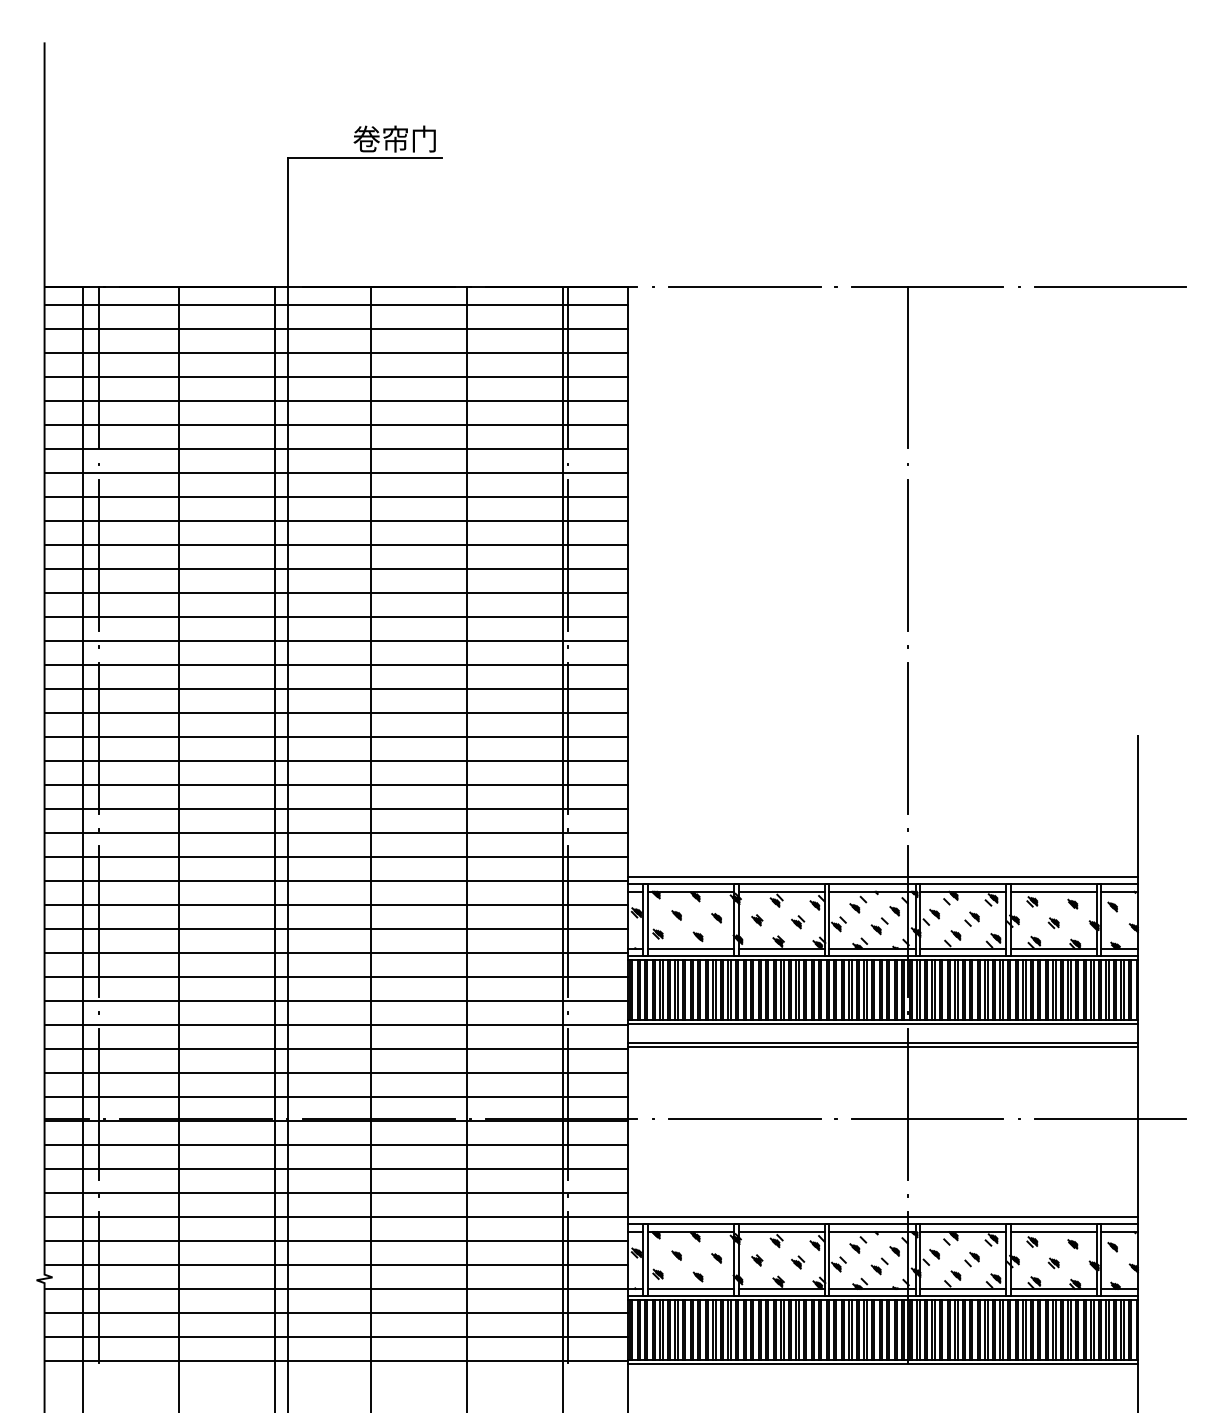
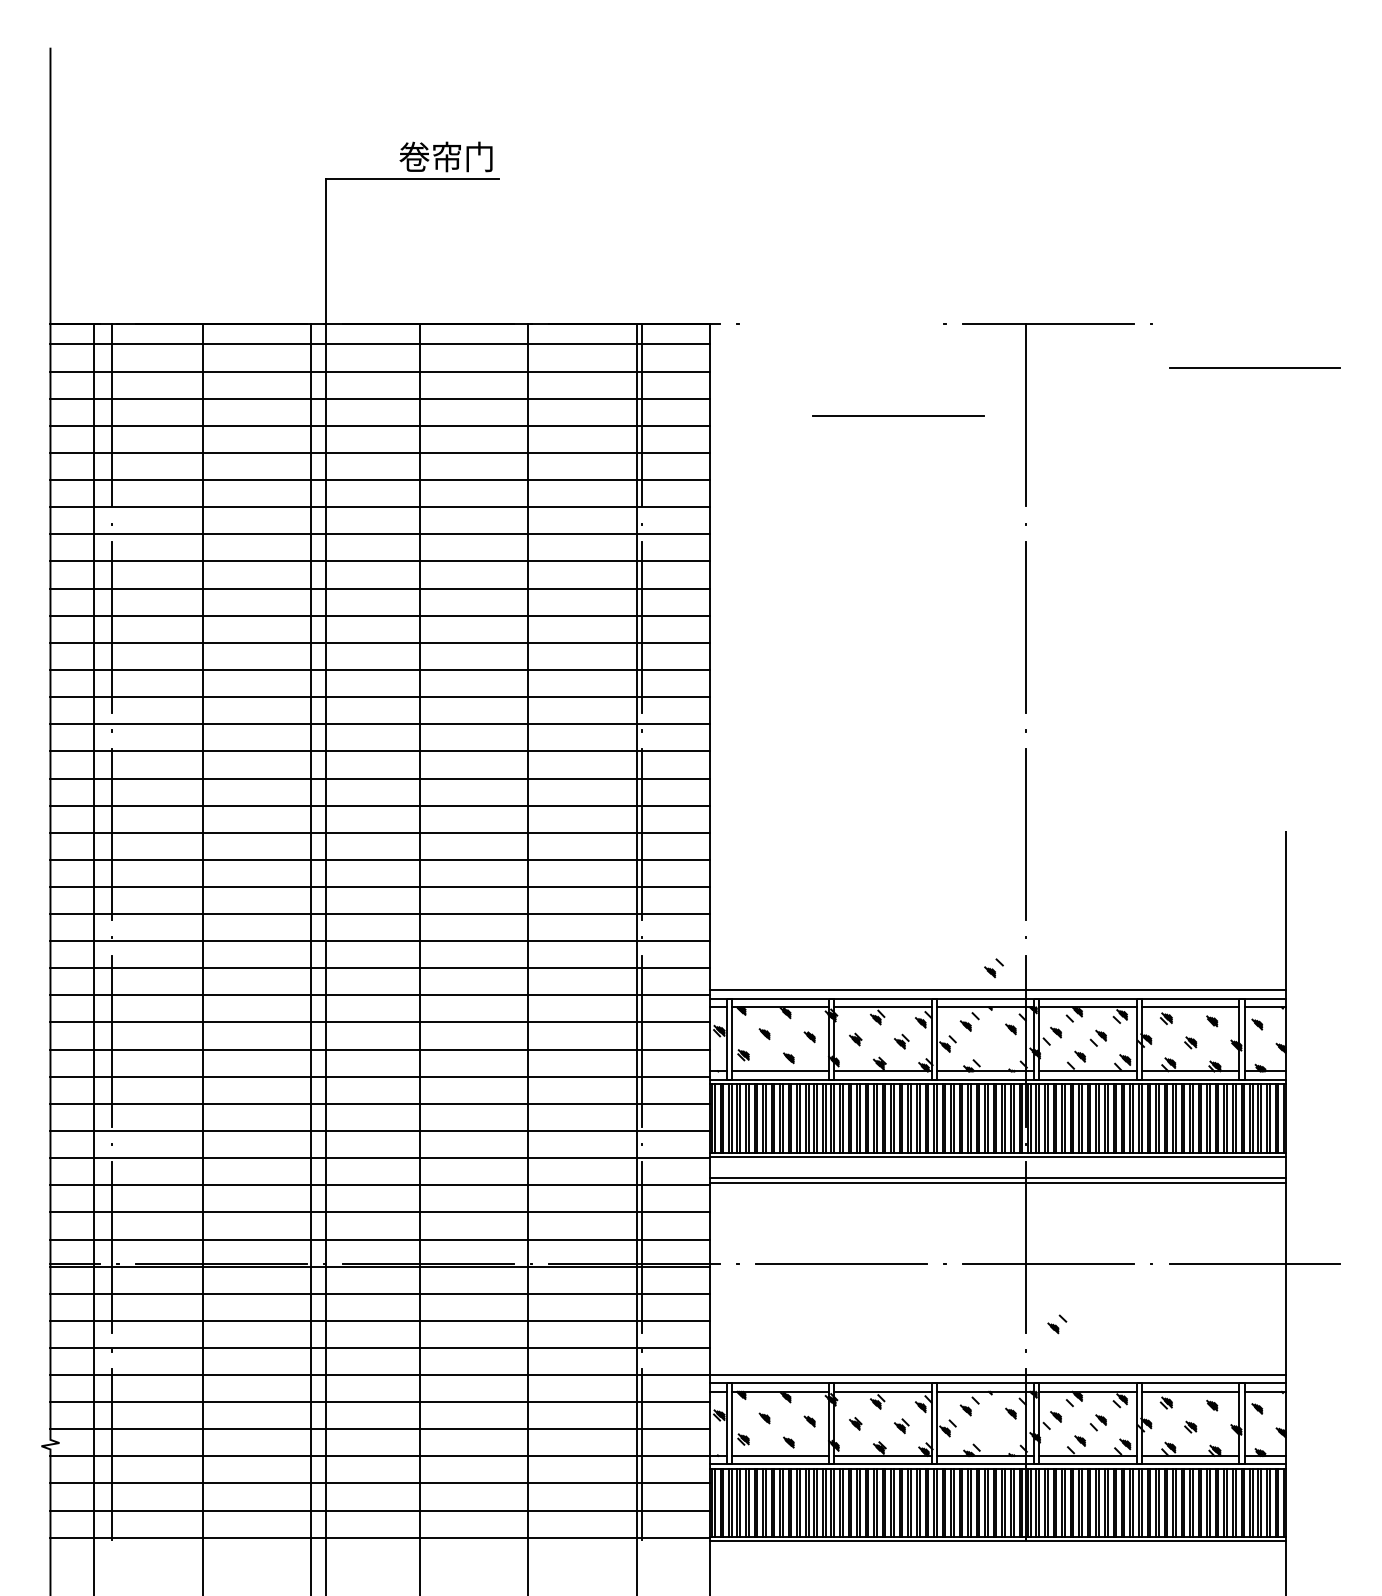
line: (744, 286) -> (897, 414), moved
line: (1110, 286) -> (1254, 367), moved
part: (879, 926) -> (993, 968), moved
part: (879, 1266) -> (1057, 1324), moved

